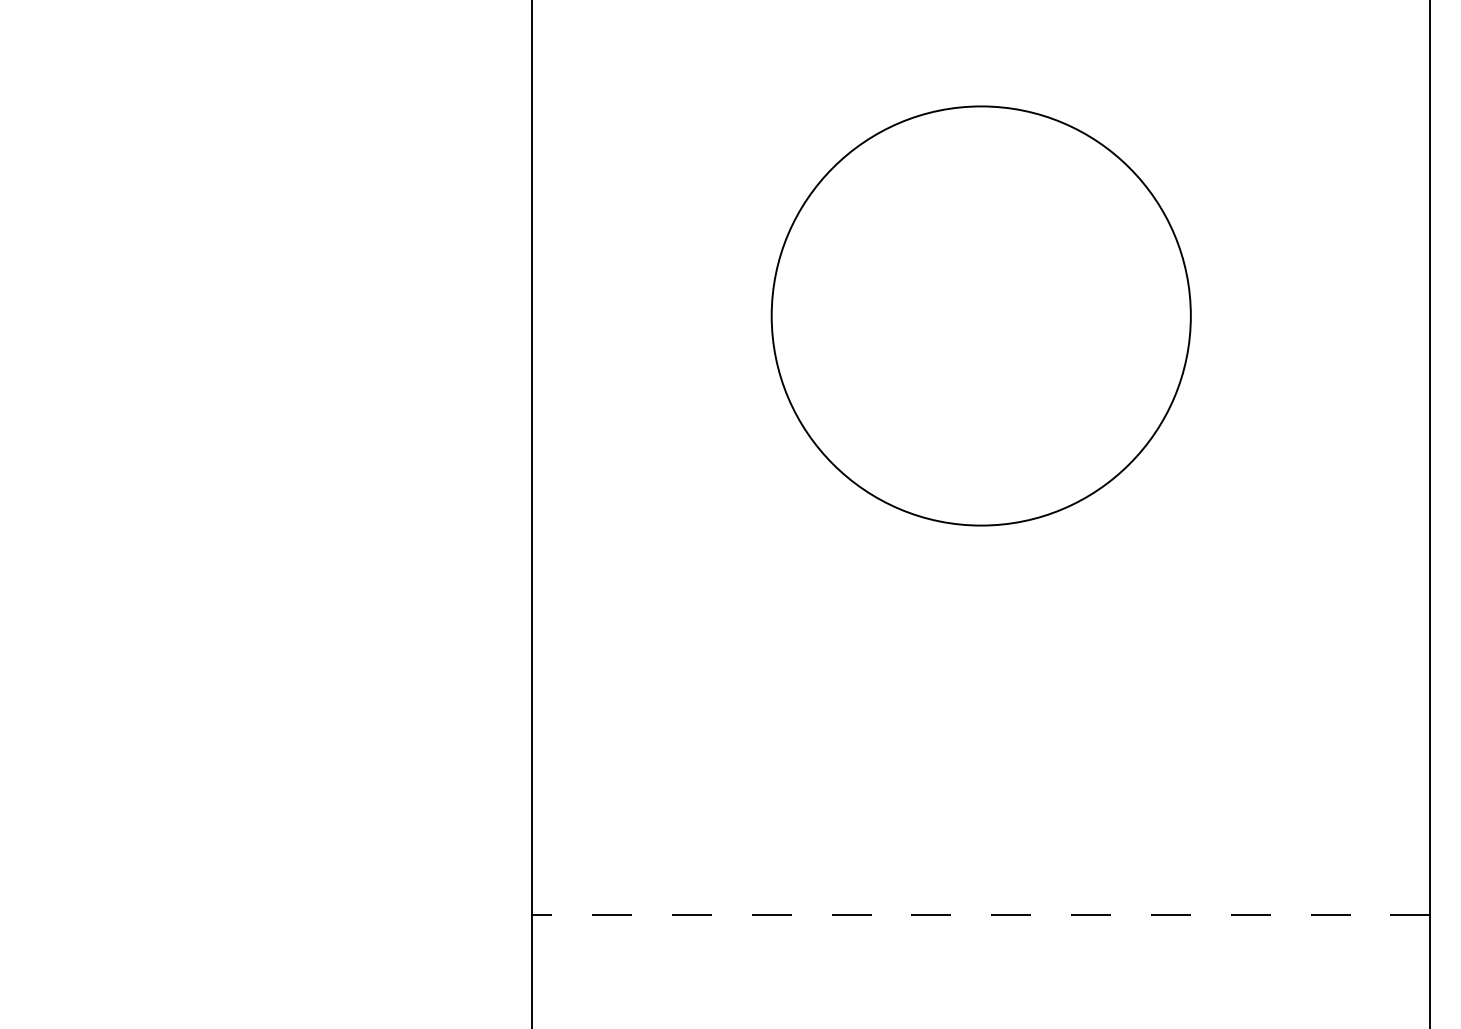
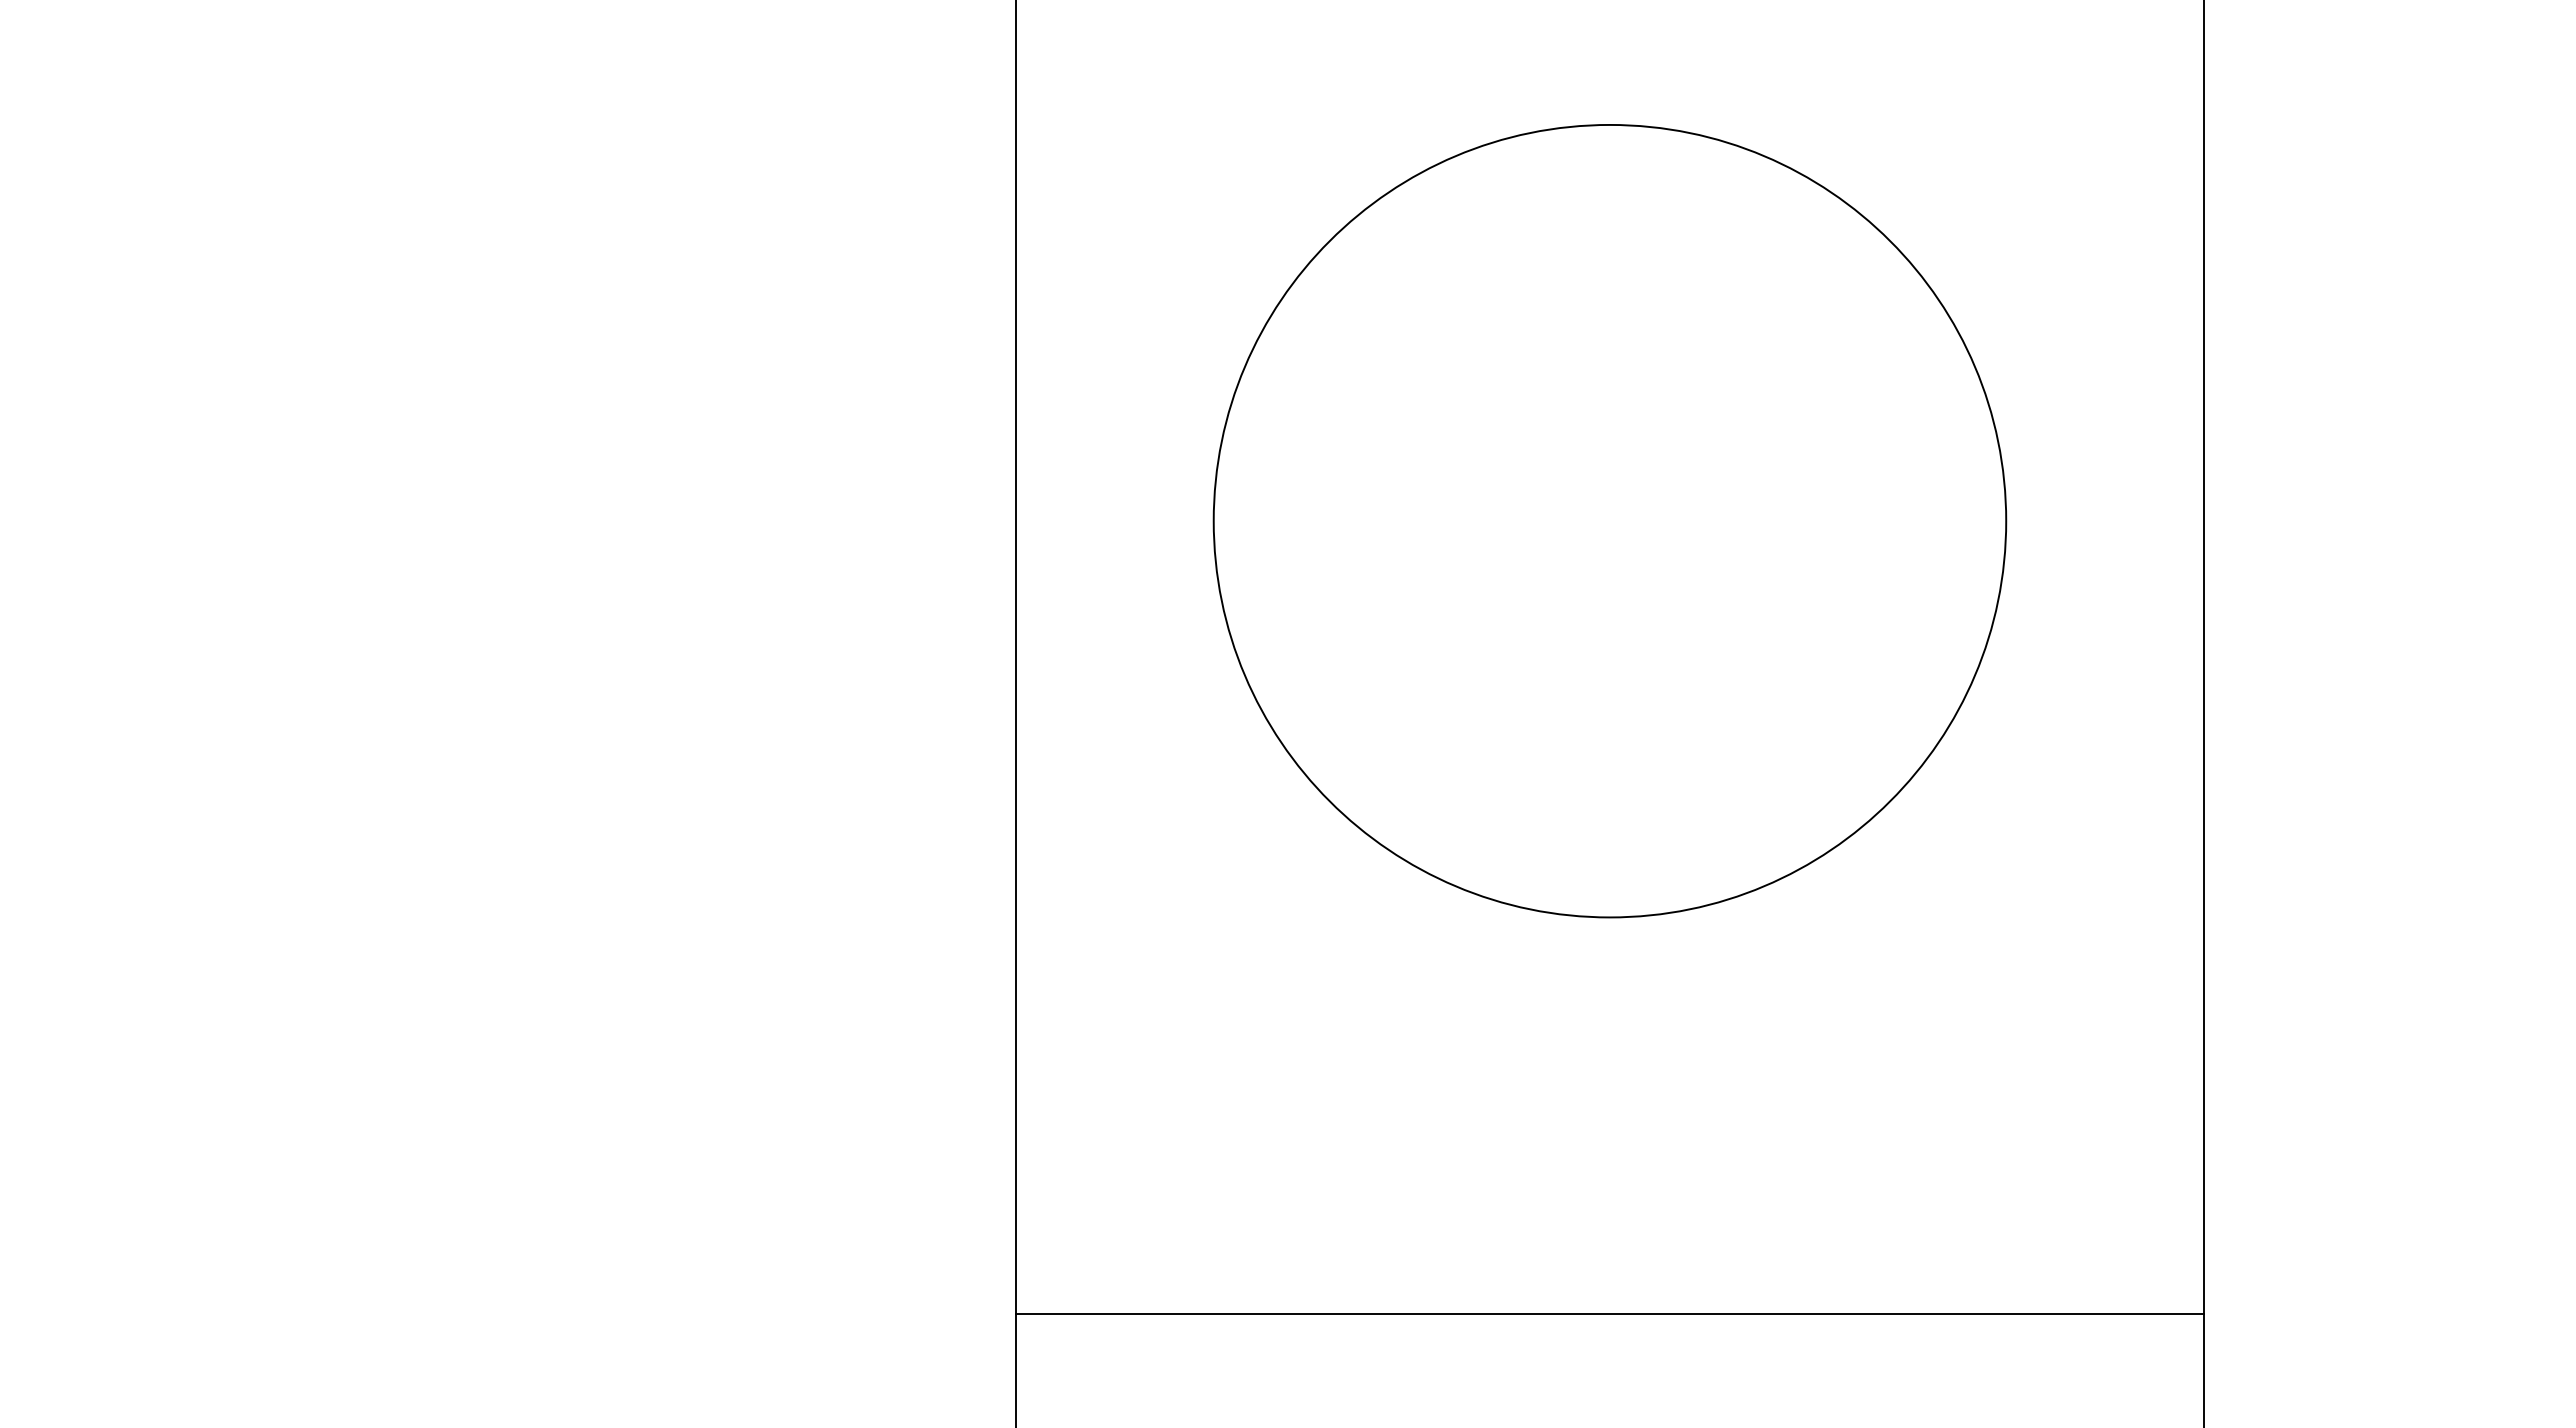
circle: (980, 315) -> (1609, 520), size x1.43
line: (980, 914) -> (1609, 1313), dashed -> solid

